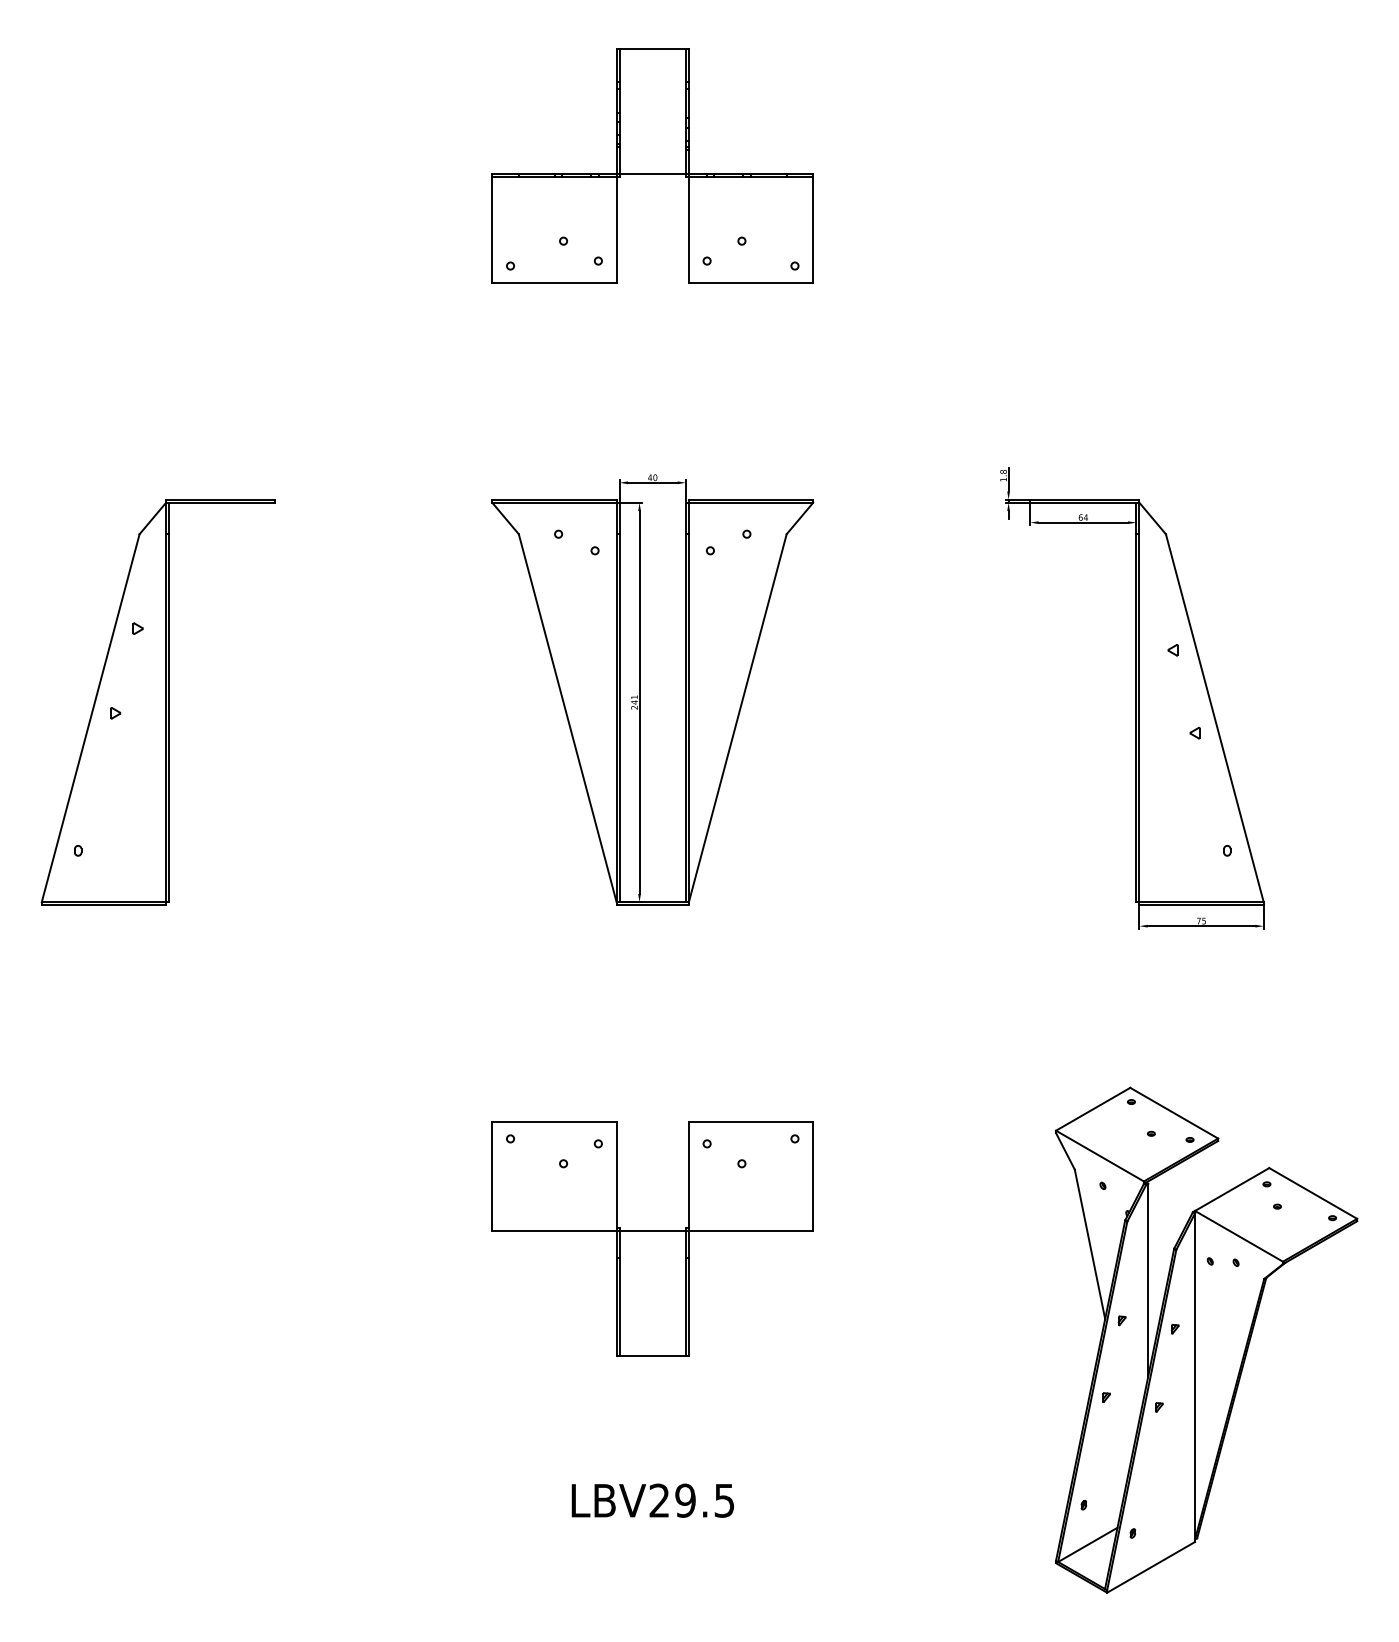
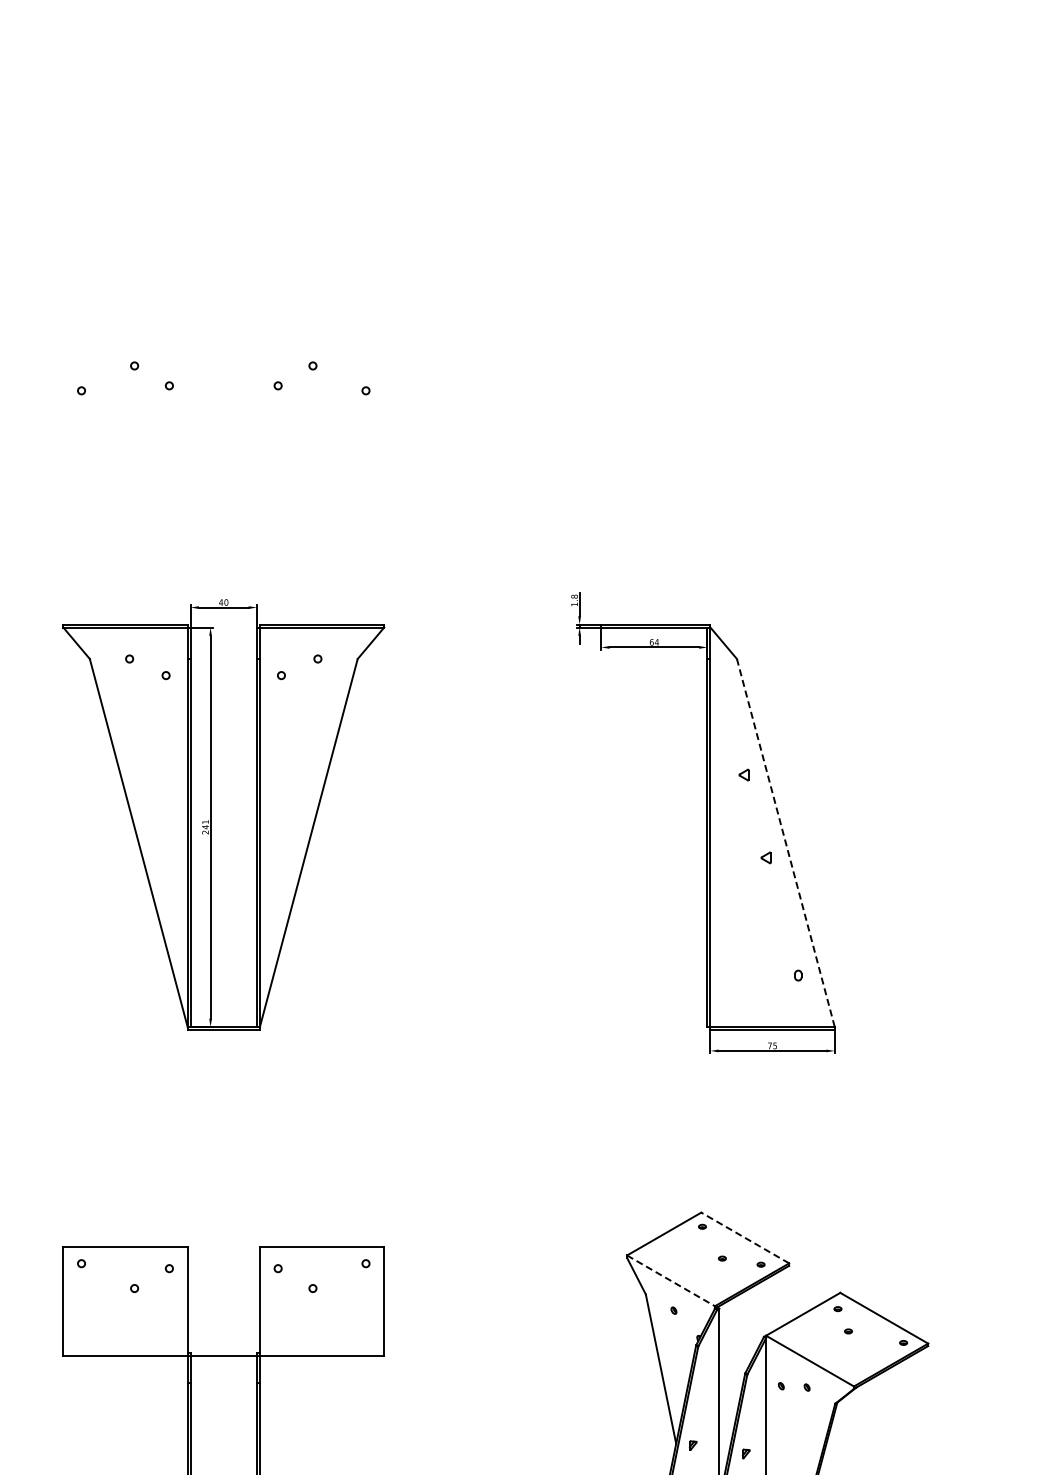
part: (652, 165) -> (223, 290), removed
line: (1214, 717) -> (785, 842), solid -> dashed
line: (1174, 1113) -> (745, 1238), solid -> dashed
line: (1100, 1156) -> (671, 1281), solid -> dashed

